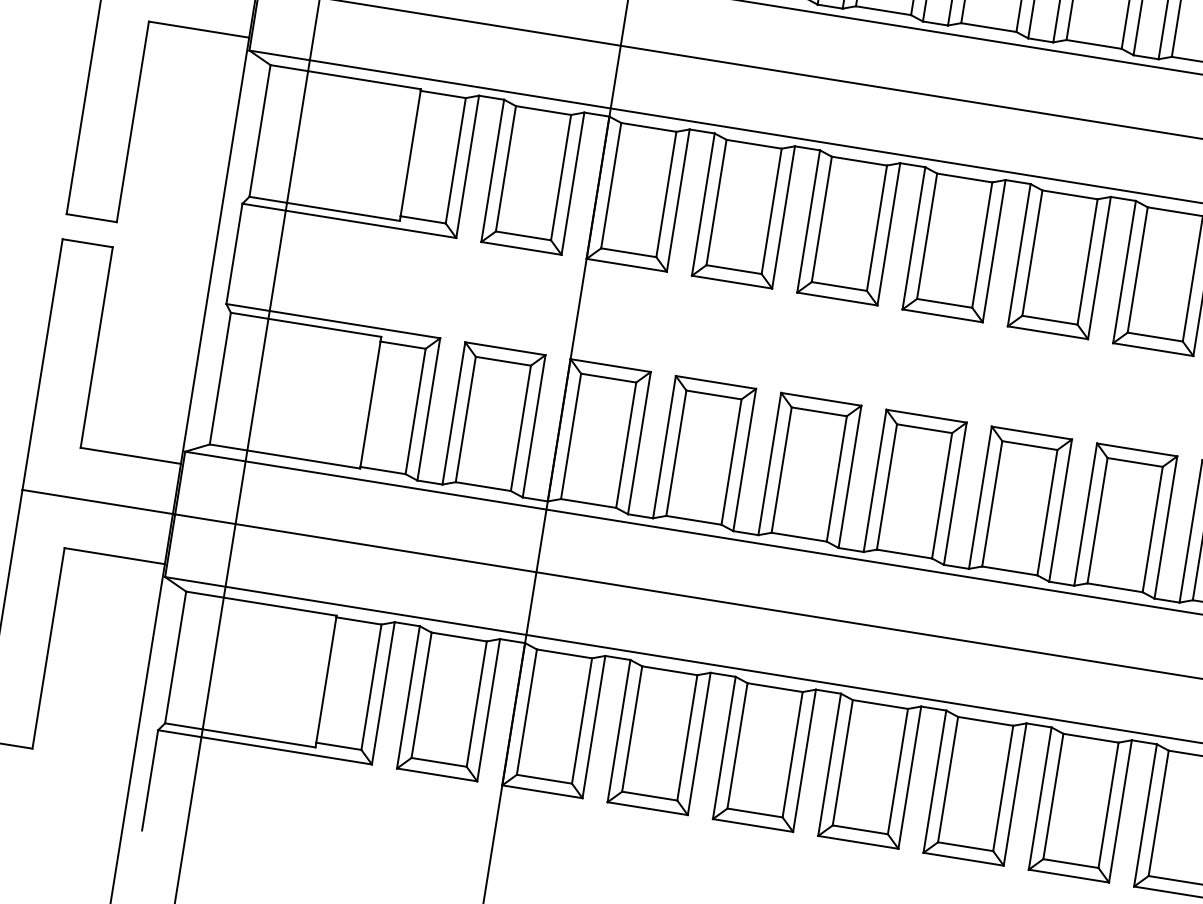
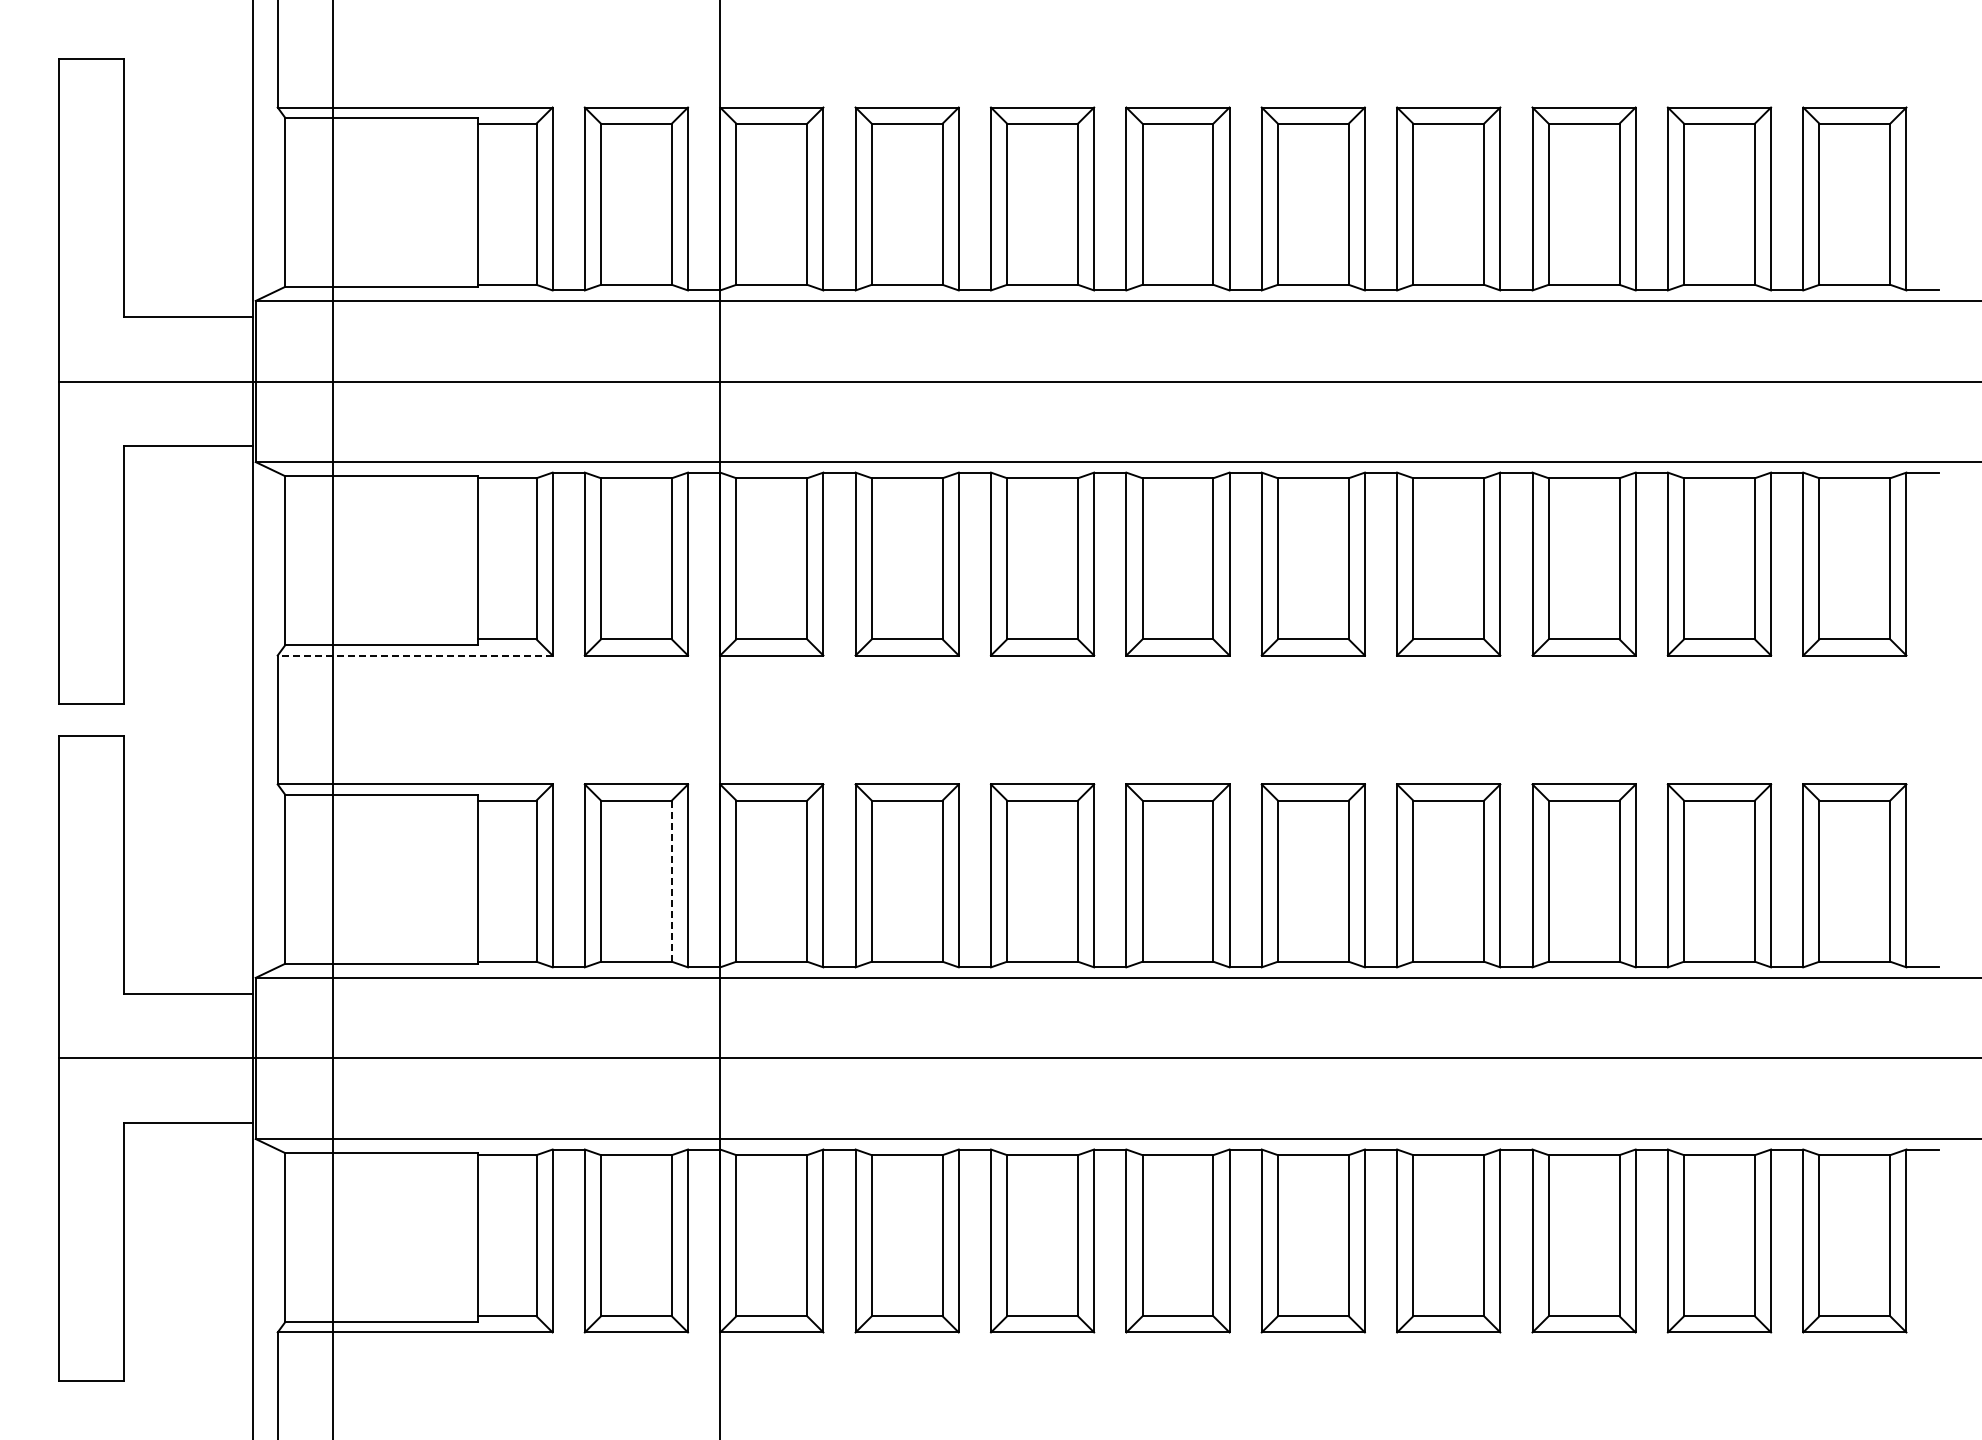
line: (348, 220) -> (414, 655), solid -> dashed
line: (520, 428) -> (671, 881), solid -> dashed

